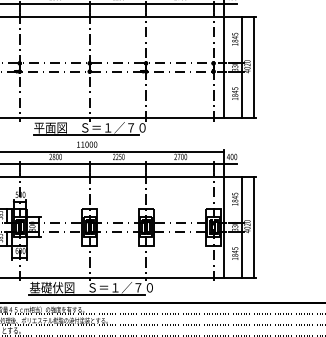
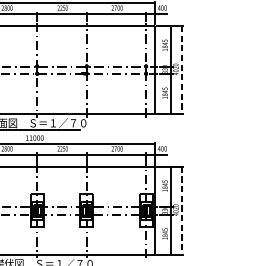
line: (254, 68) -> (182, 71), solid -> dashed
line: (254, 227) -> (182, 210), solid -> dashed

